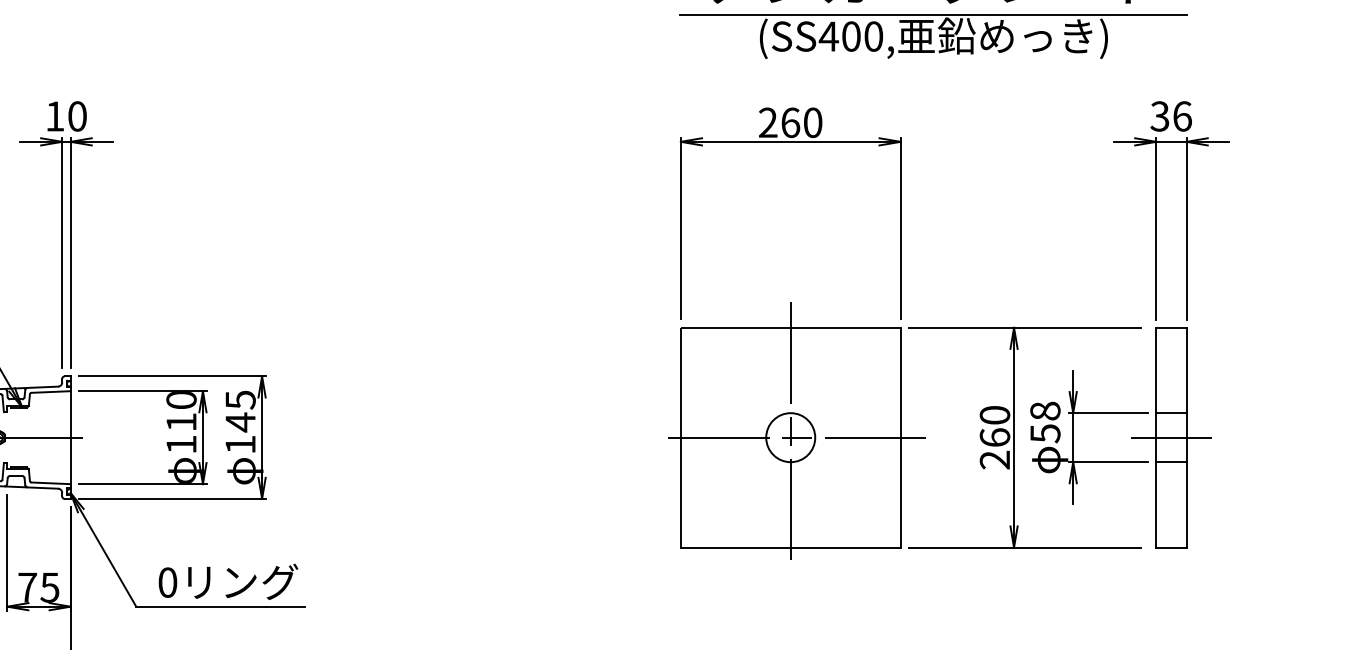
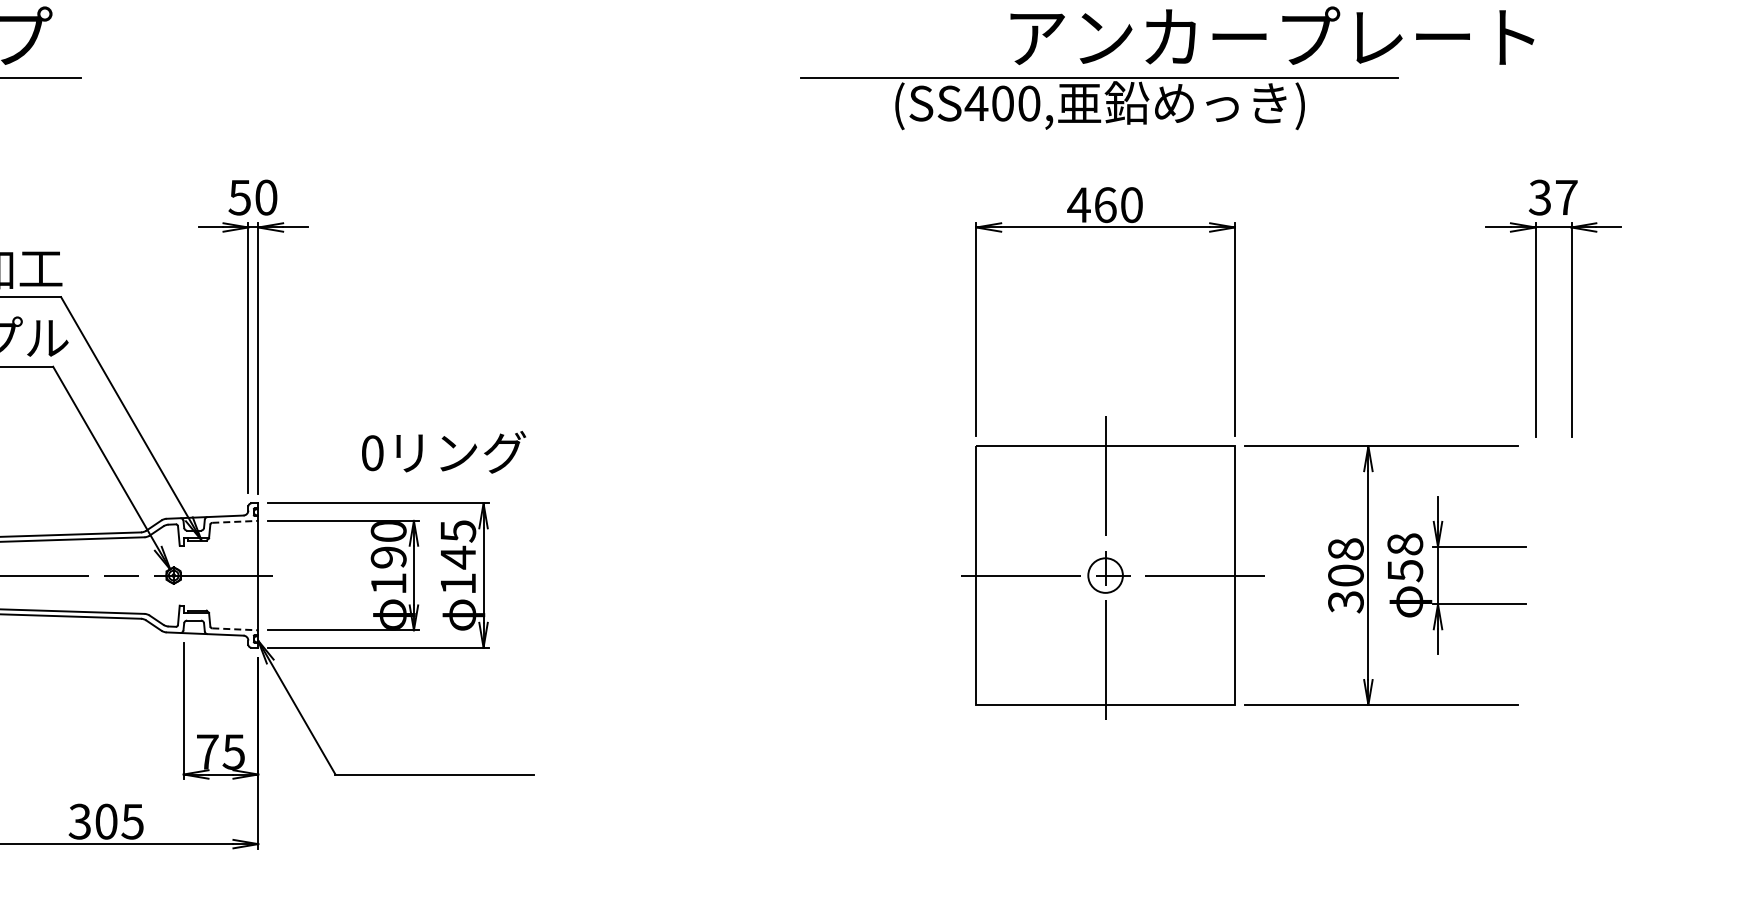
part: (933, 36) -> (1099, 103), moved
text: (54, 116) -> (239, 197), 10 -> 50
text: (1182, 116) -> (1566, 197), 36 -> 37
text: (767, 122) -> (1078, 204), 260 -> 460
line: (51, 391) -> (235, 521), solid -> dashed
text: (181, 422) -> (388, 557), 110 -> 190
circle: (790, 437) -> (1105, 575), size x0.6
text: (994, 437) -> (1345, 575), 260 -> 308
part: (1171, 437) -> (1553, 575), removed
line: (51, 483) -> (235, 629), solid -> dashed
text: (228, 582) -> (444, 452), moved

